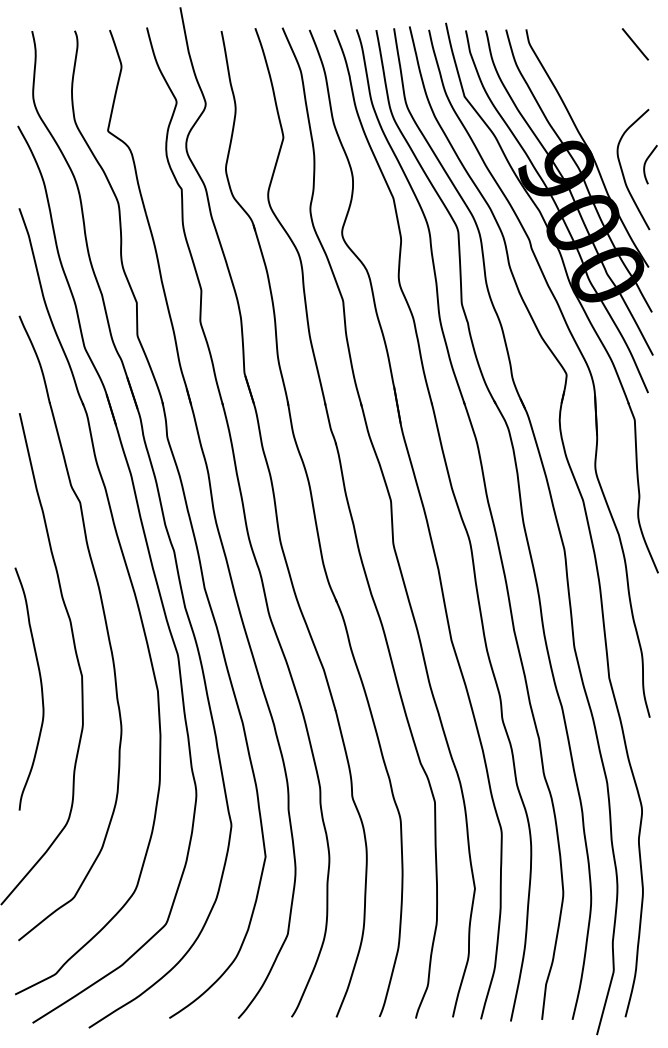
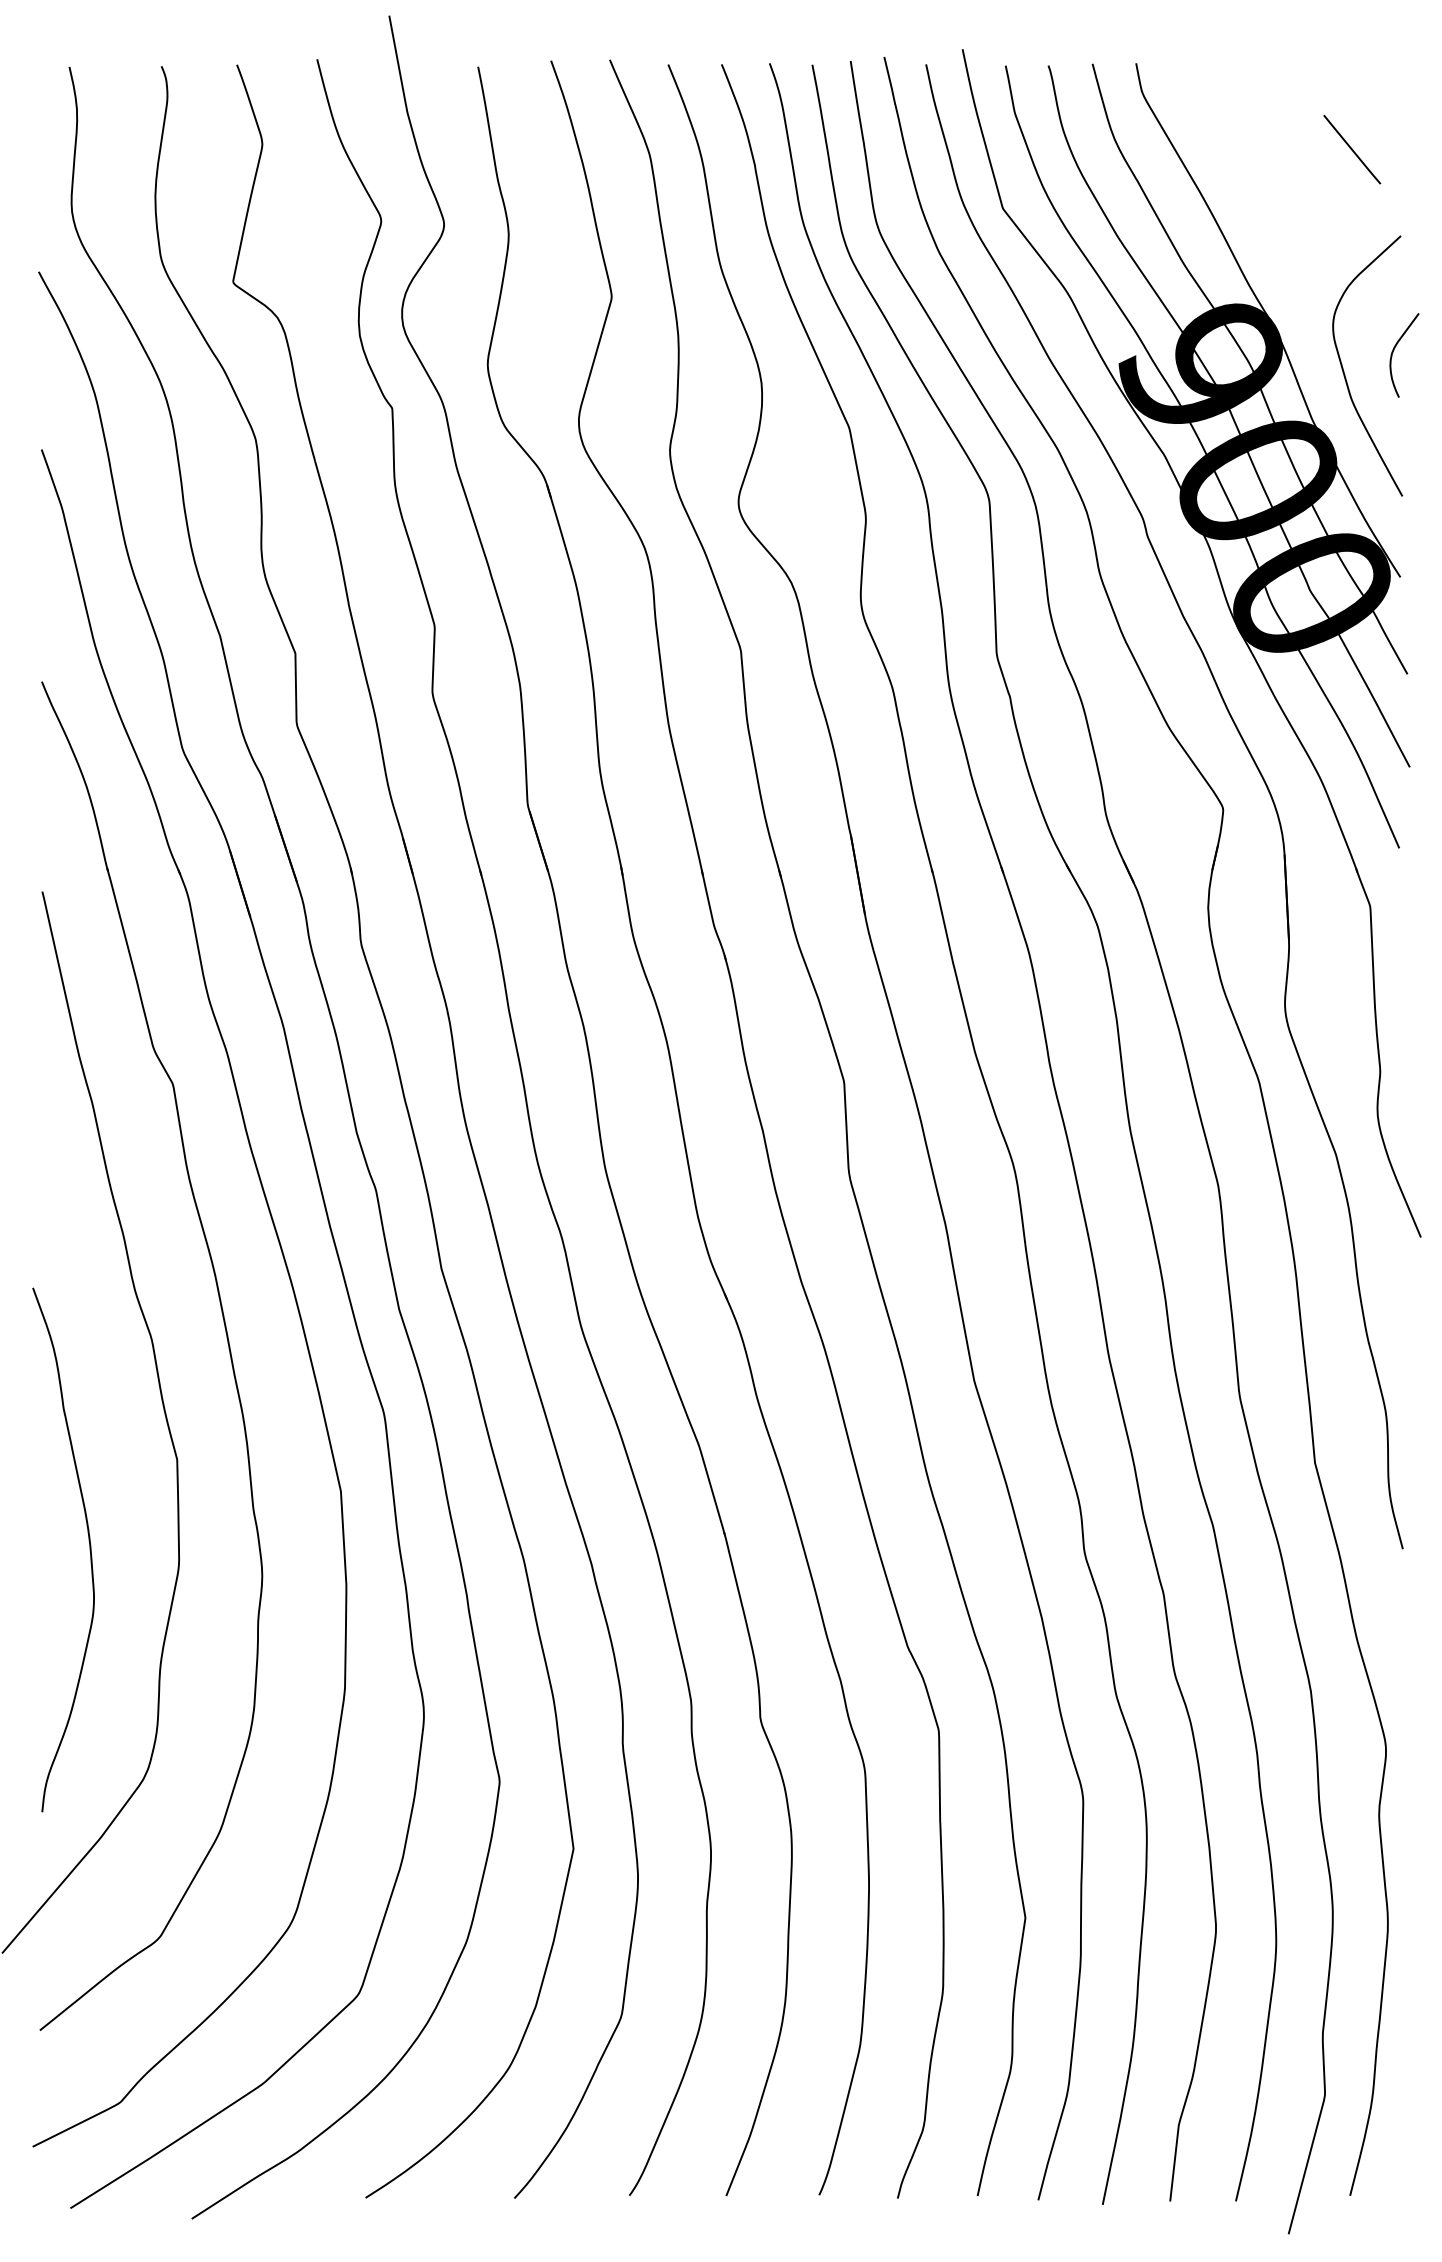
line: (635, 44) -> (1352, 149), moved
curve: (40, 686) -> (87, 1544), moved

